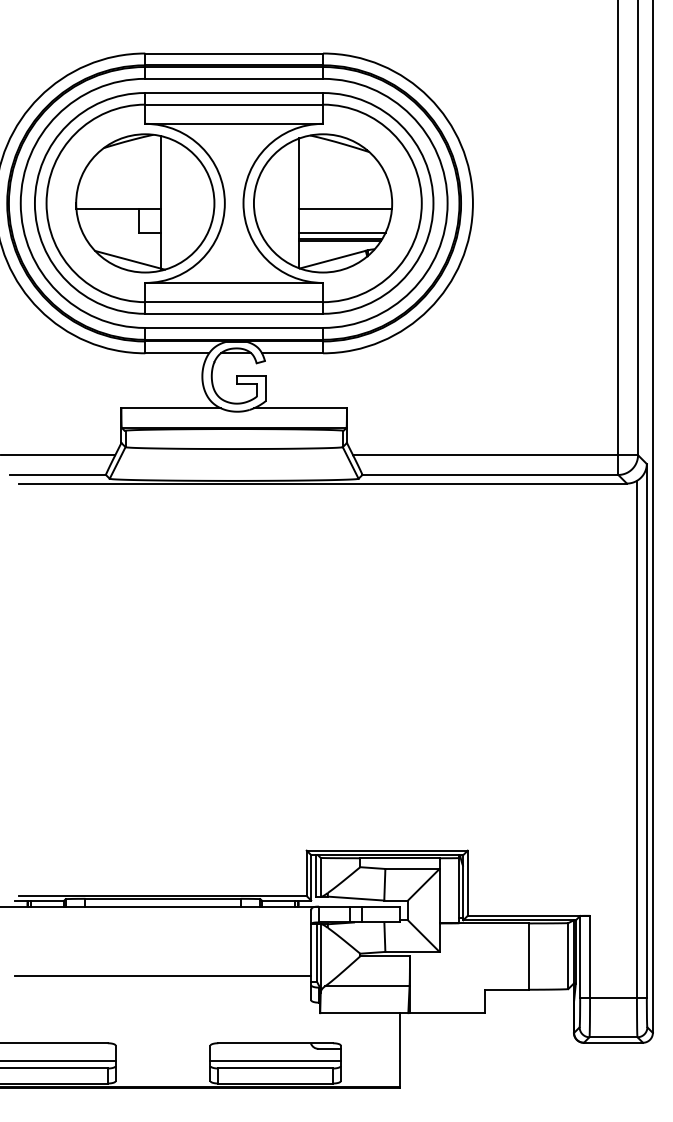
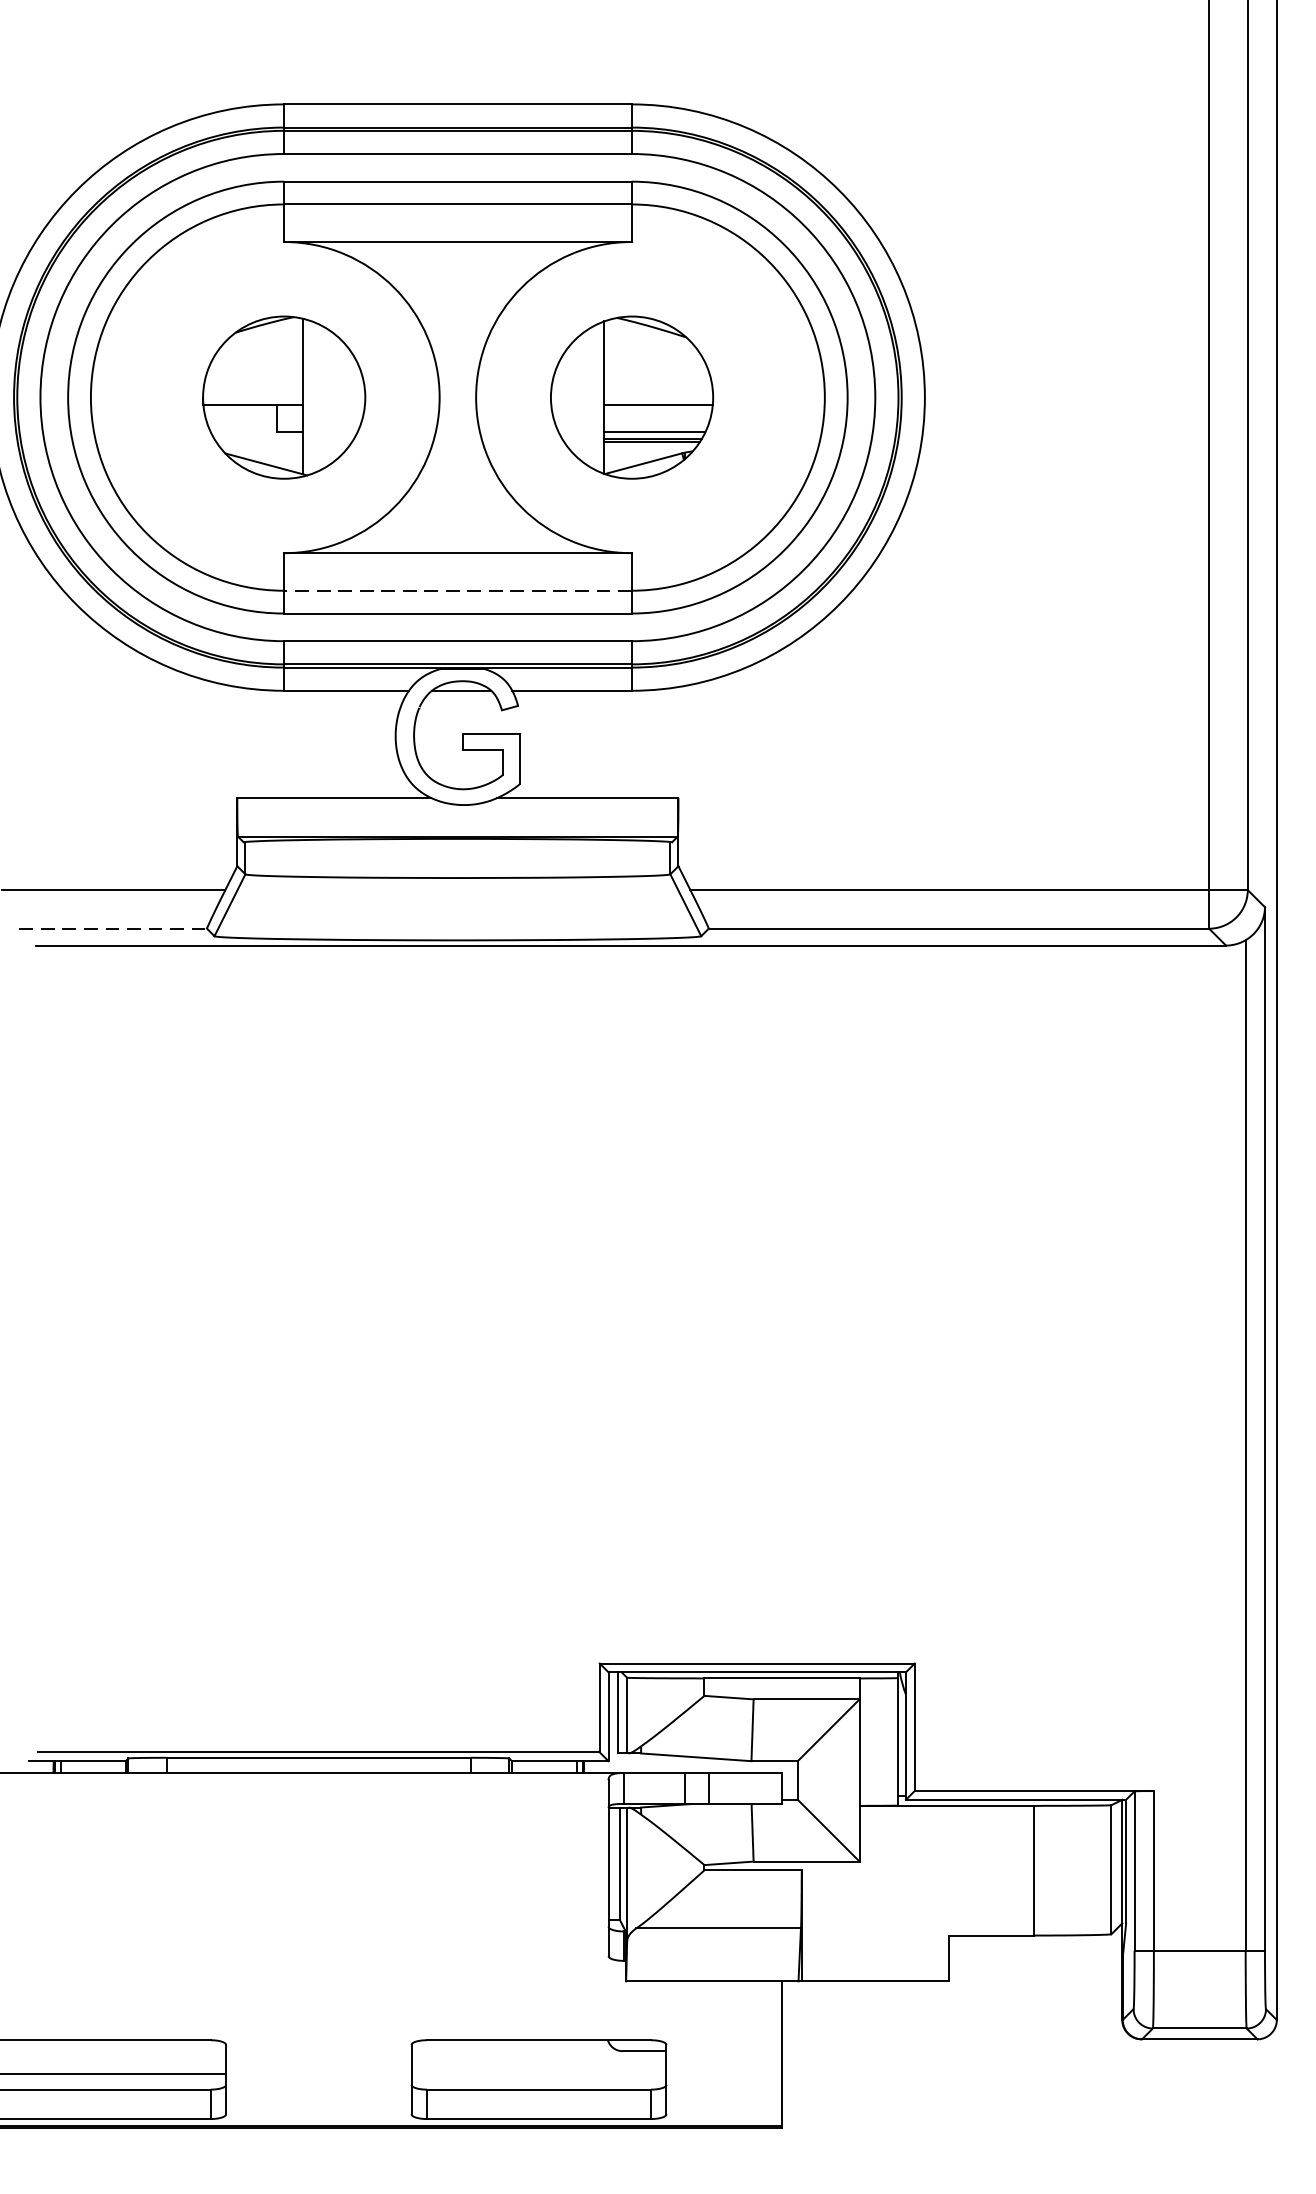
part: (145, 203) -> (284, 397), size x0.6
part: (323, 203) -> (632, 397), size x0.6
line: (234, 302) -> (458, 591), solid -> dashed
line: (57, 474) -> (112, 927), solid -> dashed
line: (162, 976) -> (317, 1909), removed
line: (275, 1060) -> (538, 2073), removed

